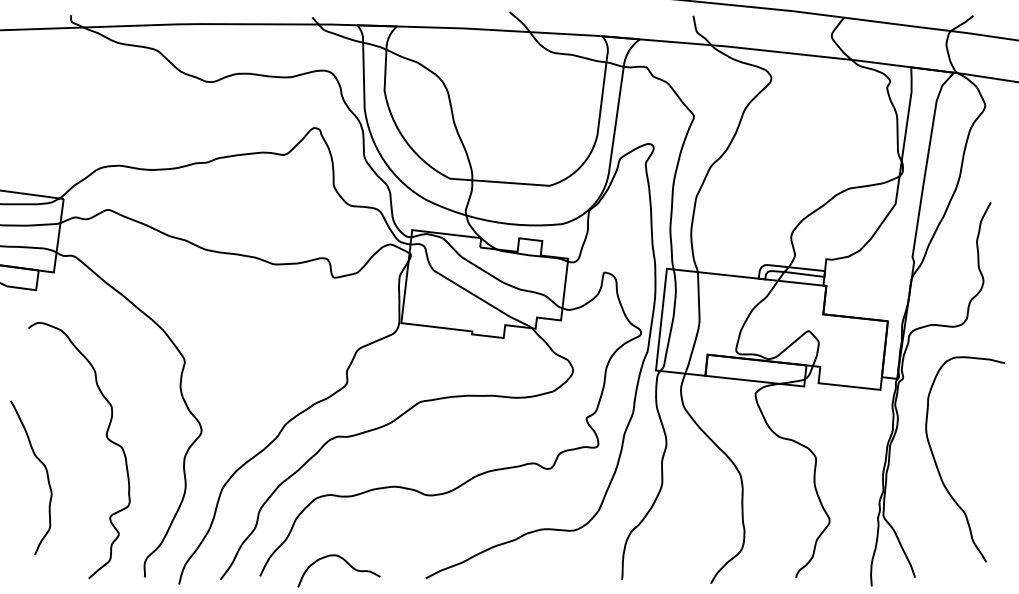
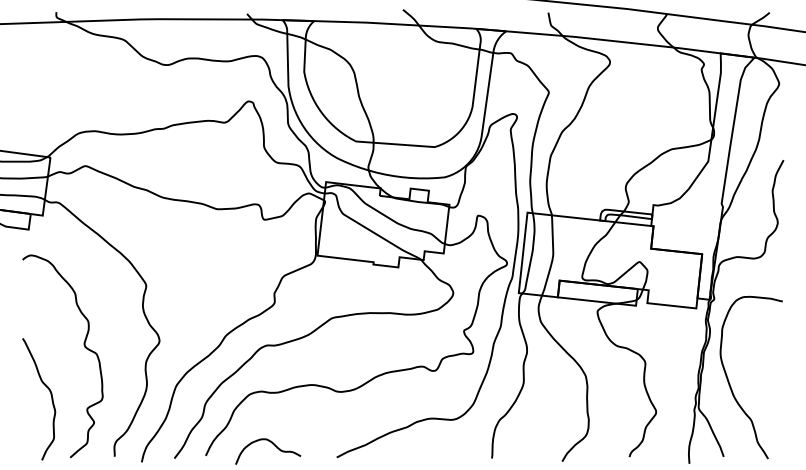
curve: (938, 467) -> (730, 384), moved
curve: (46, 475) -> (51, 397), moved

